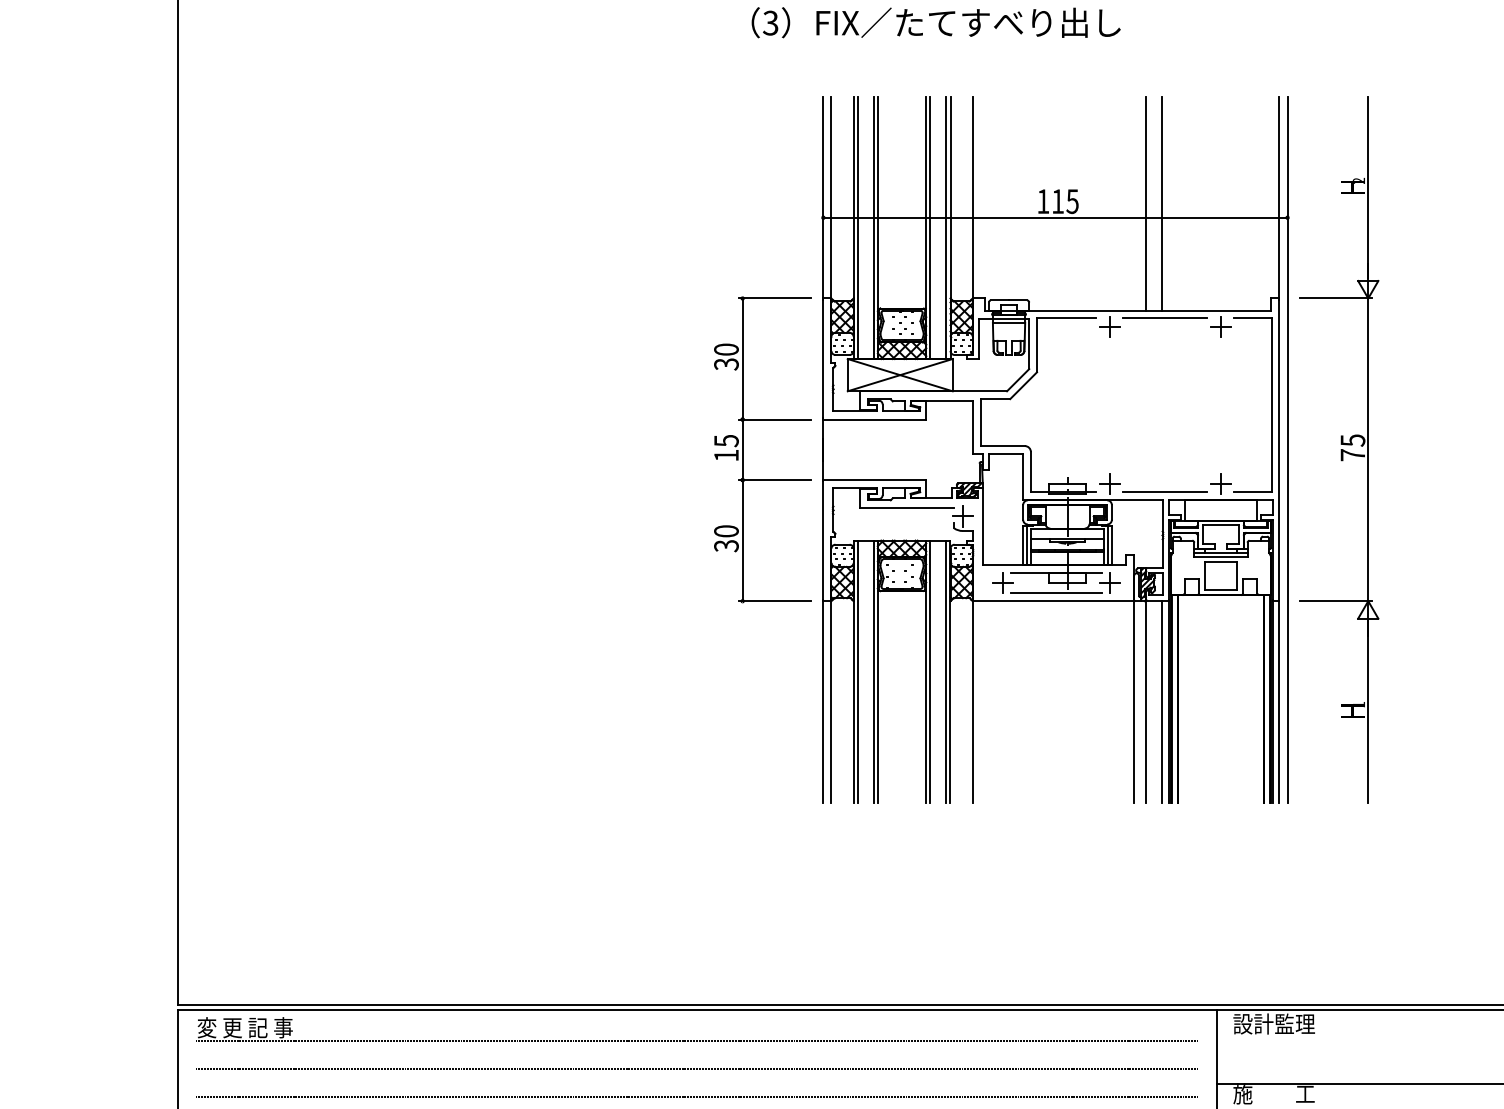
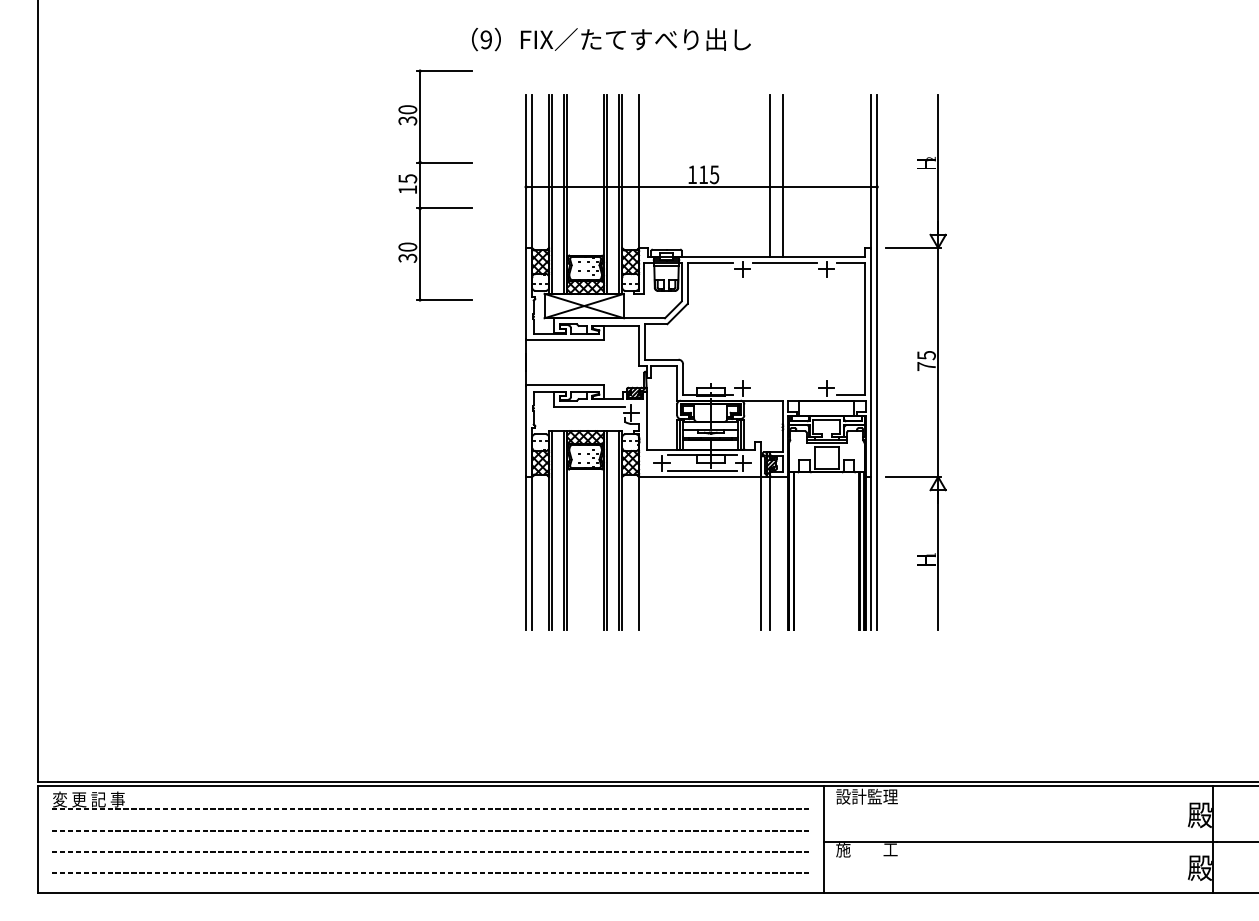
text: (769, 22) -> (485, 39), 3 -> 9
part: (743, 449) -> (420, 185), moved
line: (1165, 492) -> (784, 394), removed
line: (1162, 701) -> (782, 552), removed

